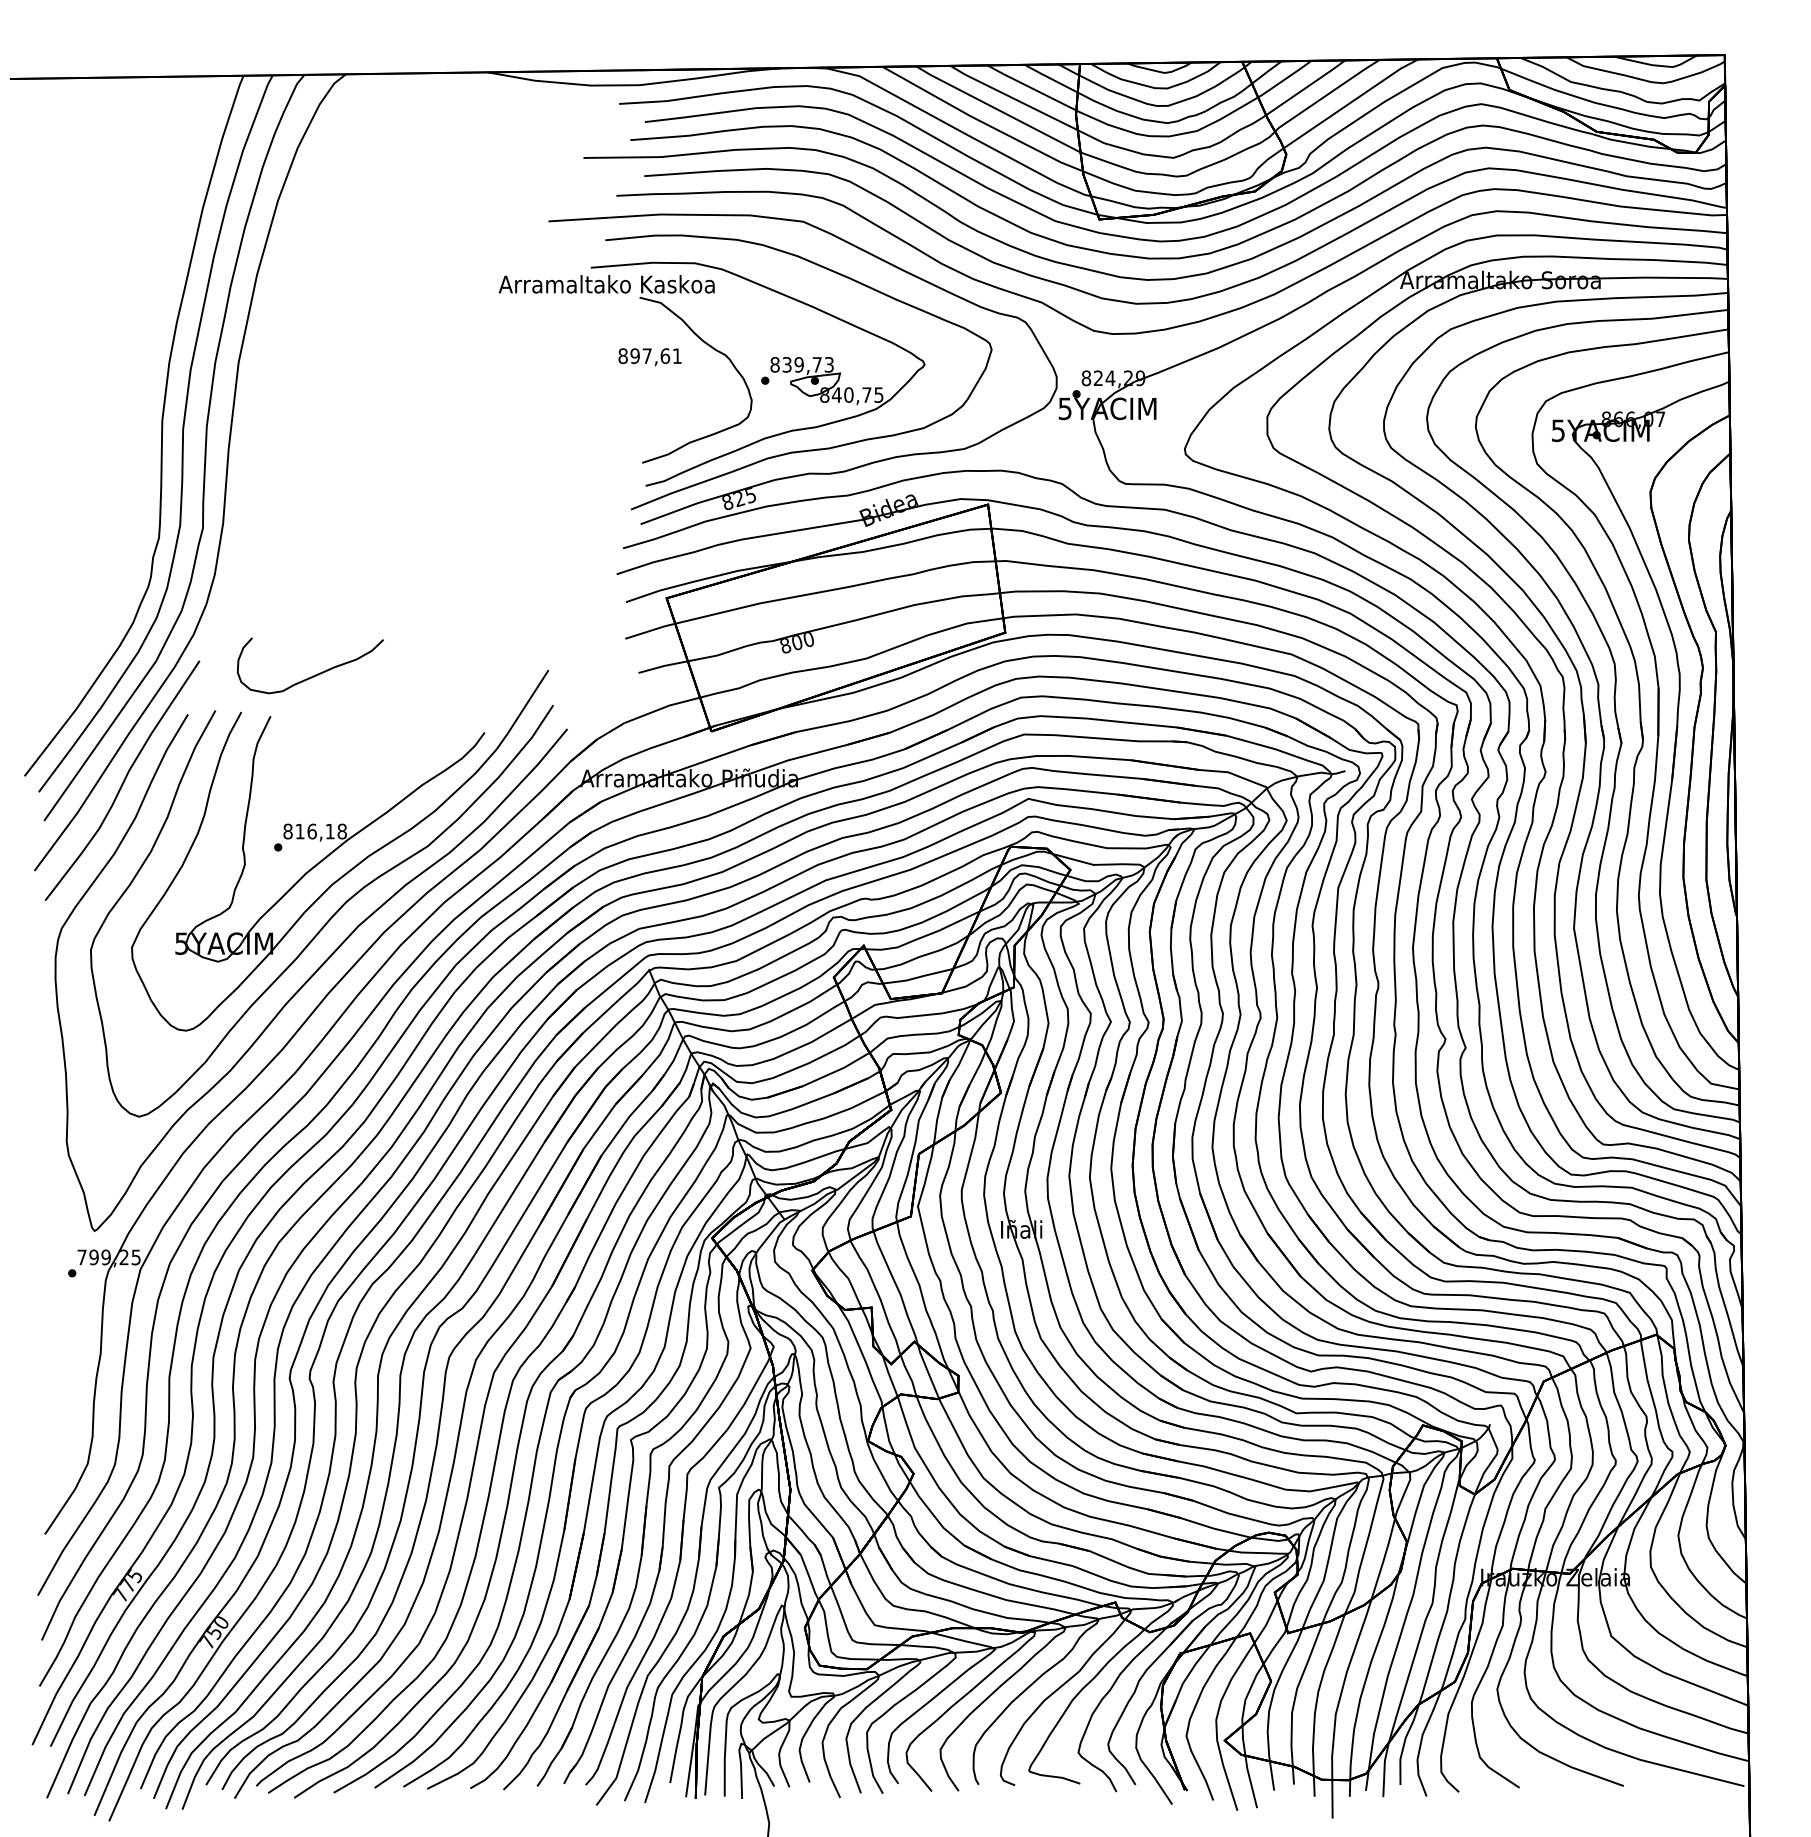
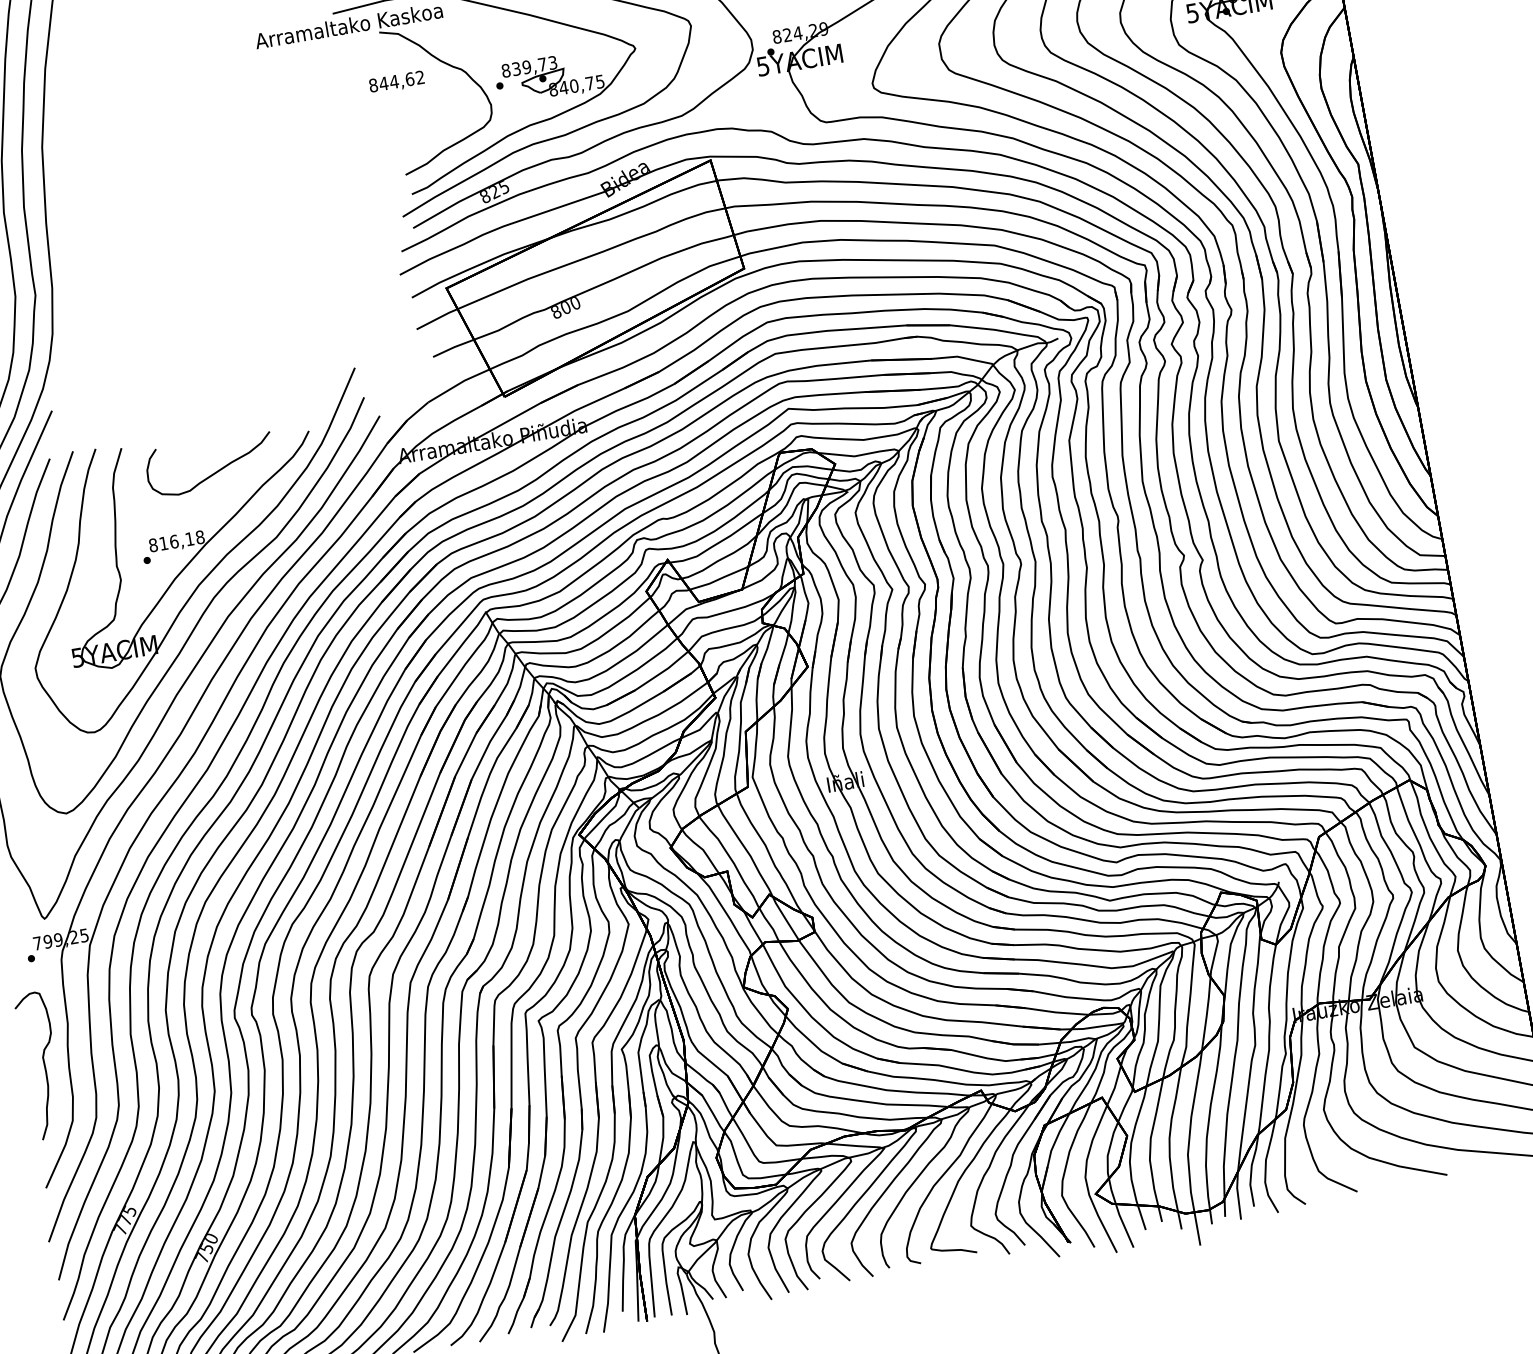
text: (655, 356) -> (401, 81), 897,61 -> 844,62
curve: (313, 675) -> (214, 472), moved
curve: (65, 1394) -> (43, 1064), added

